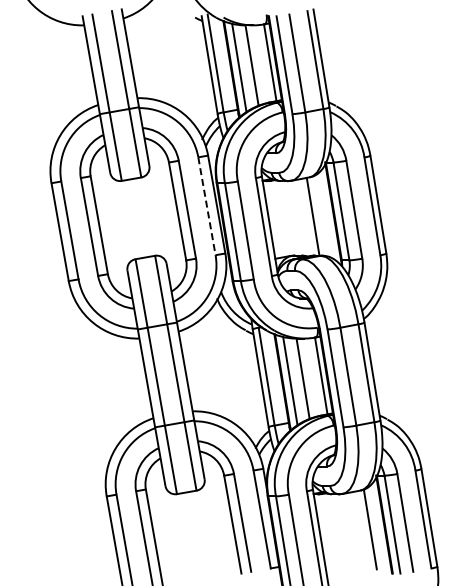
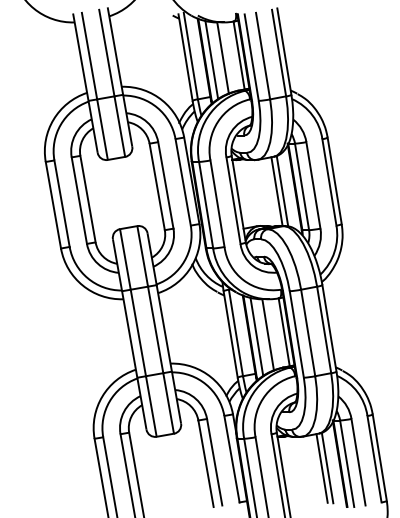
line: (206, 206) -> (182, 182), dashed -> solid
line: (318, 216) -> (281, 191), added
line: (363, 529) -> (321, 468), added

